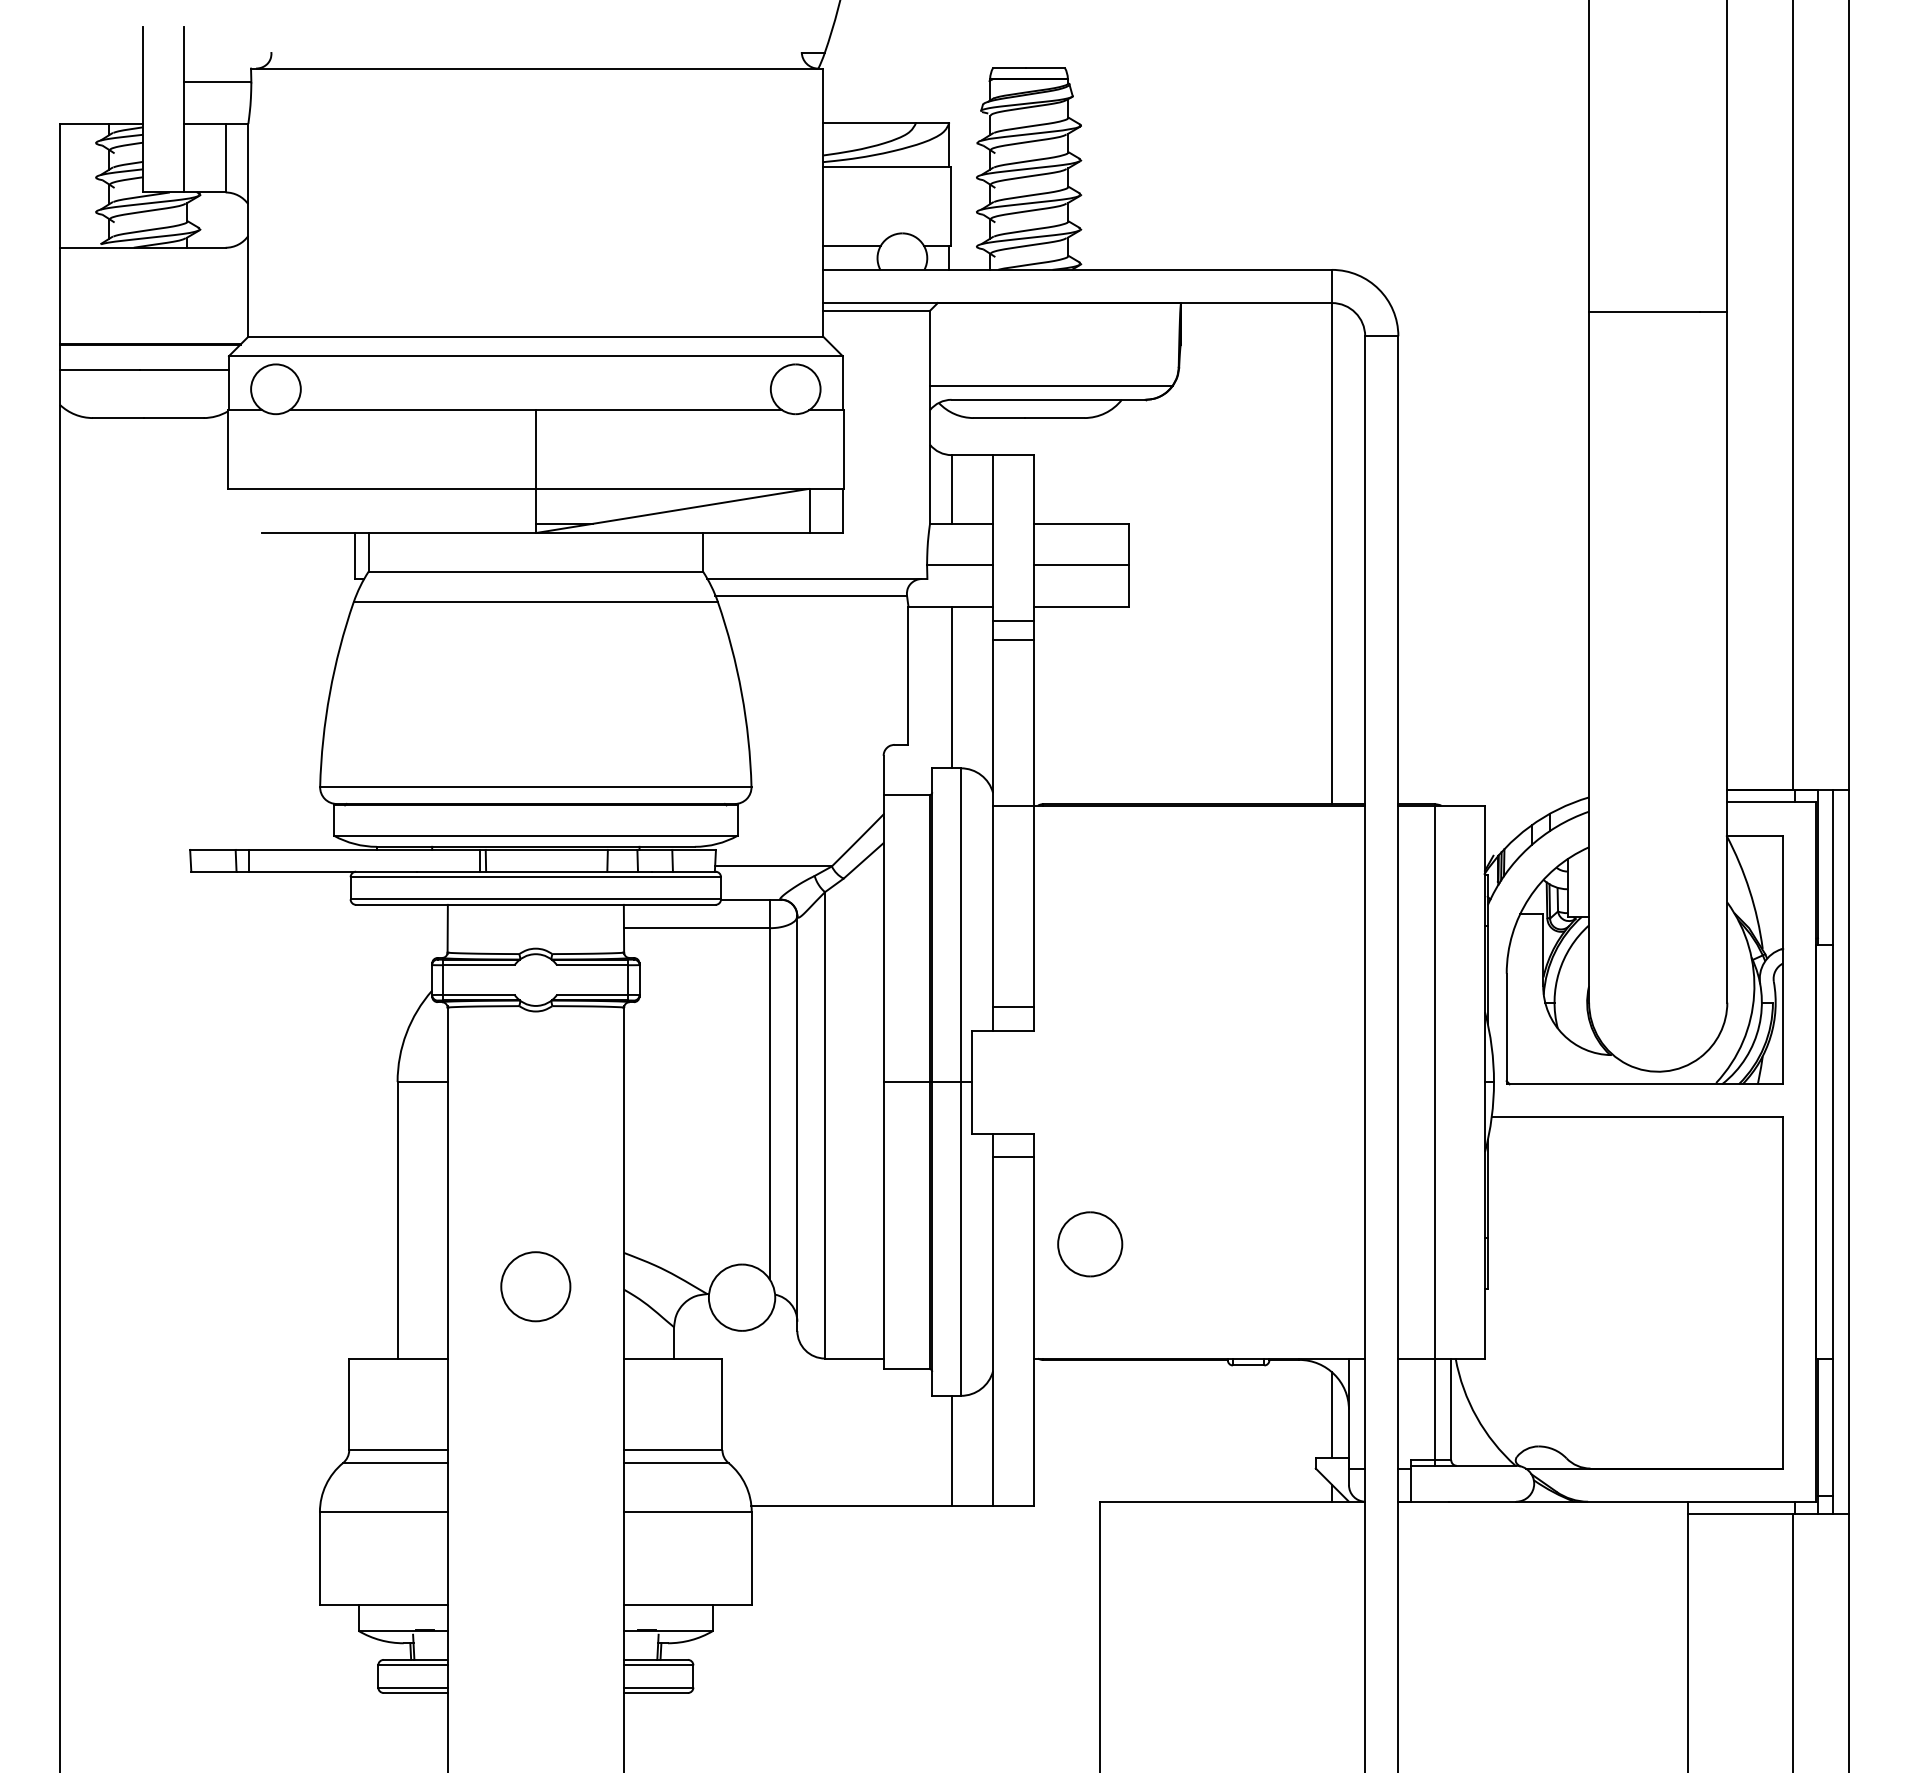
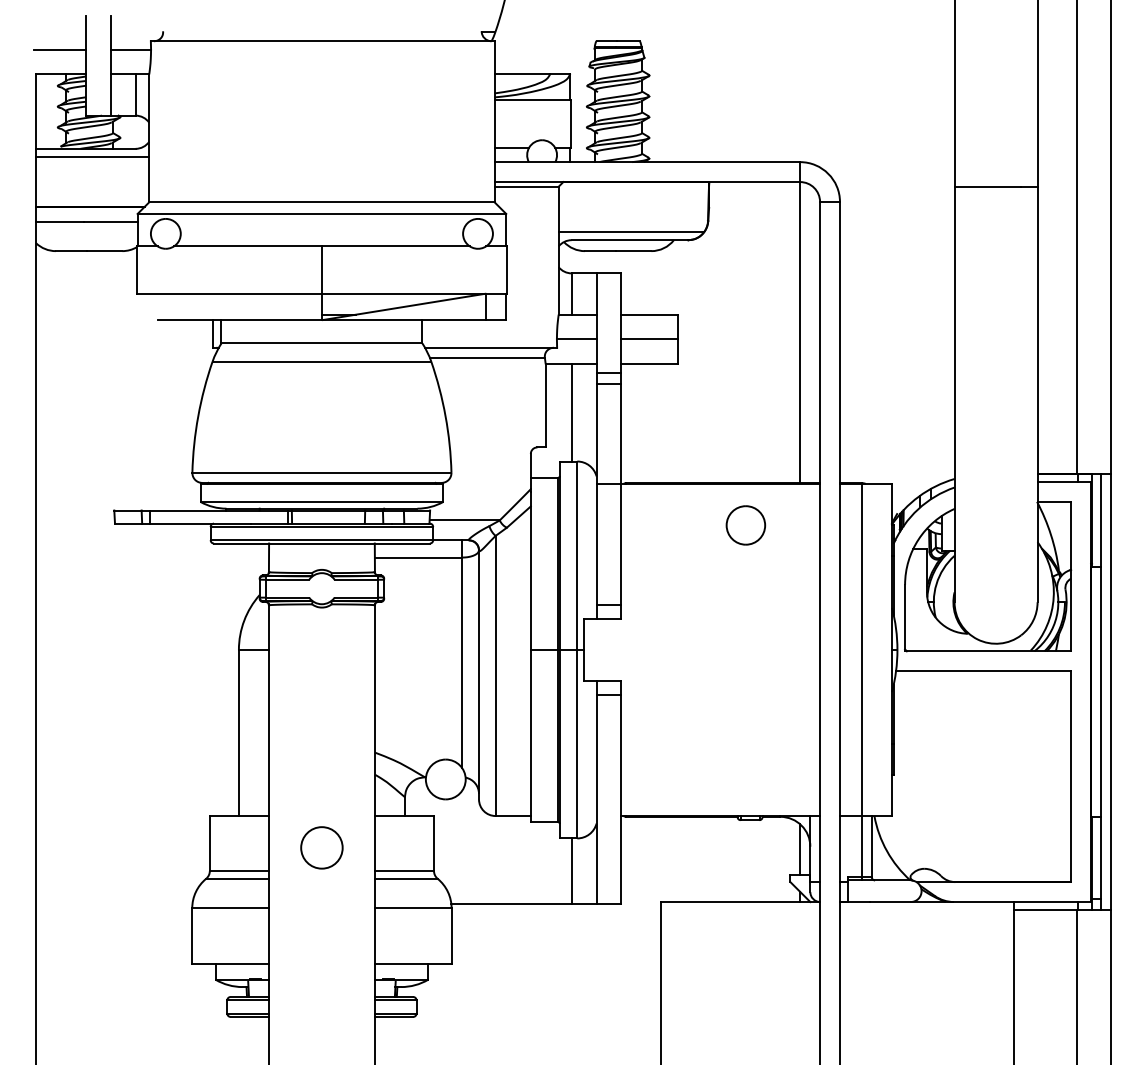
line: (98, 82) -> (59, 49), added
line: (153, 262) -> (92, 157), added
part: (1089, 1244) -> (745, 525), moved
circle: (535, 1286) -> (321, 847), moved

